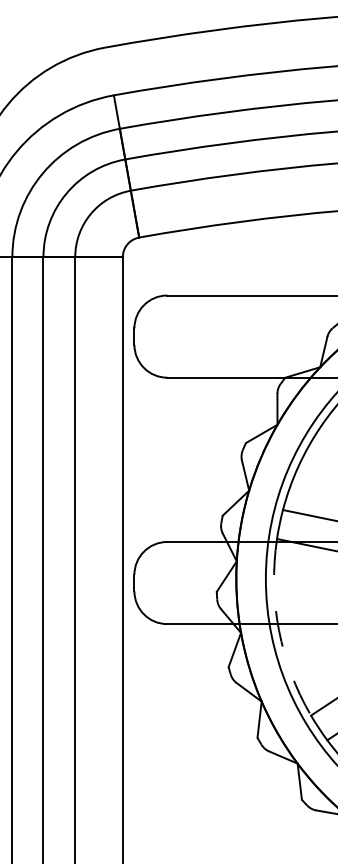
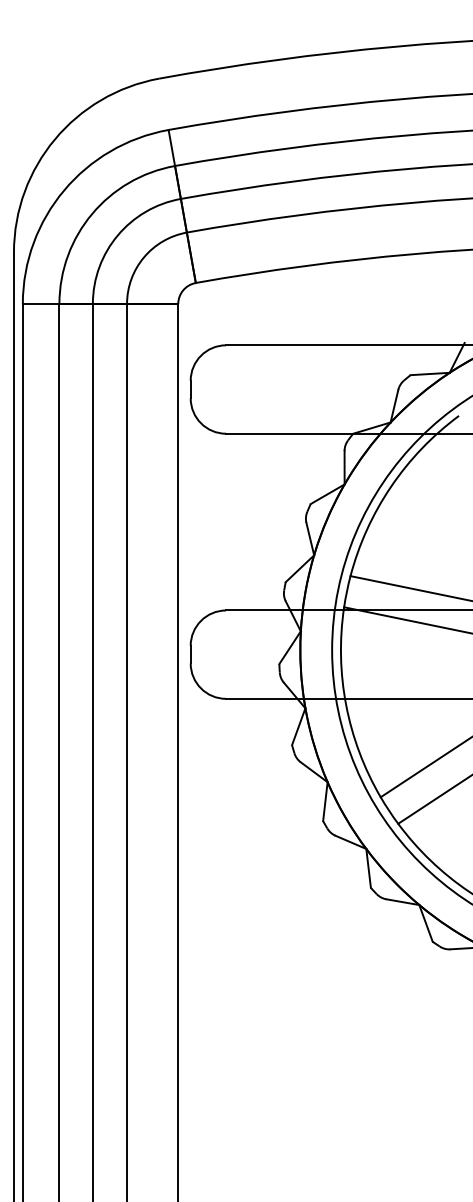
arc: (279, 630) -> (346, 705), dashed -> solid

